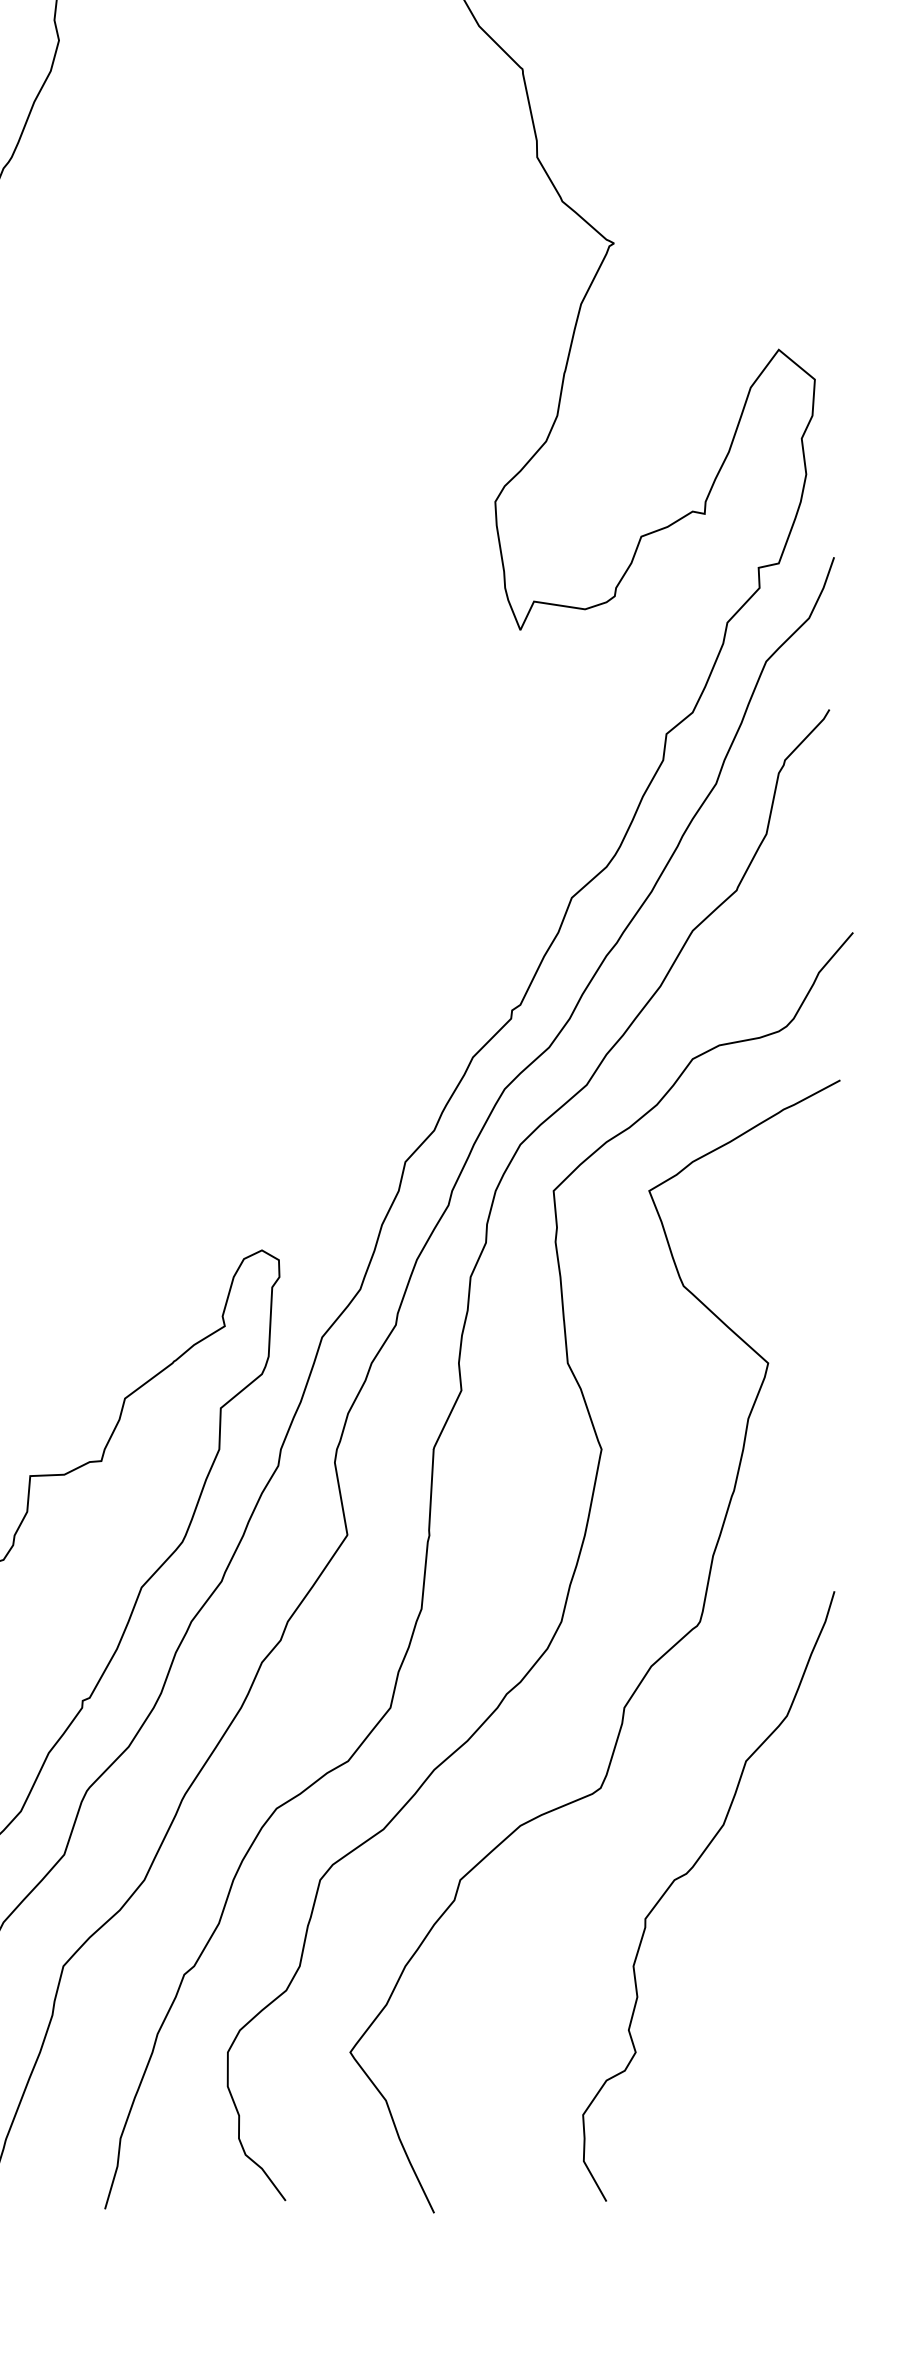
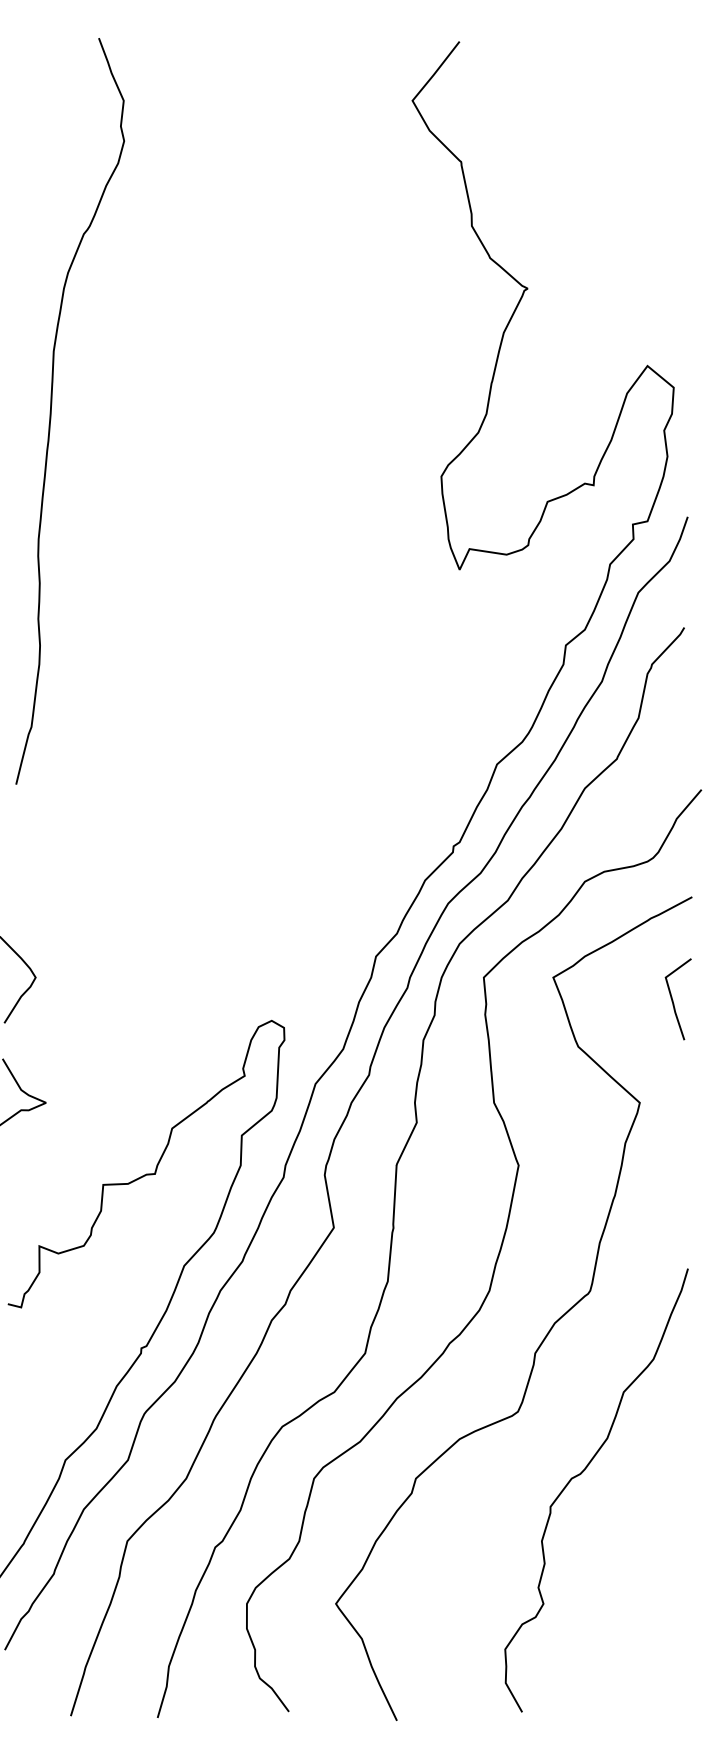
line: (814, 1222) -> (673, 1000), added

